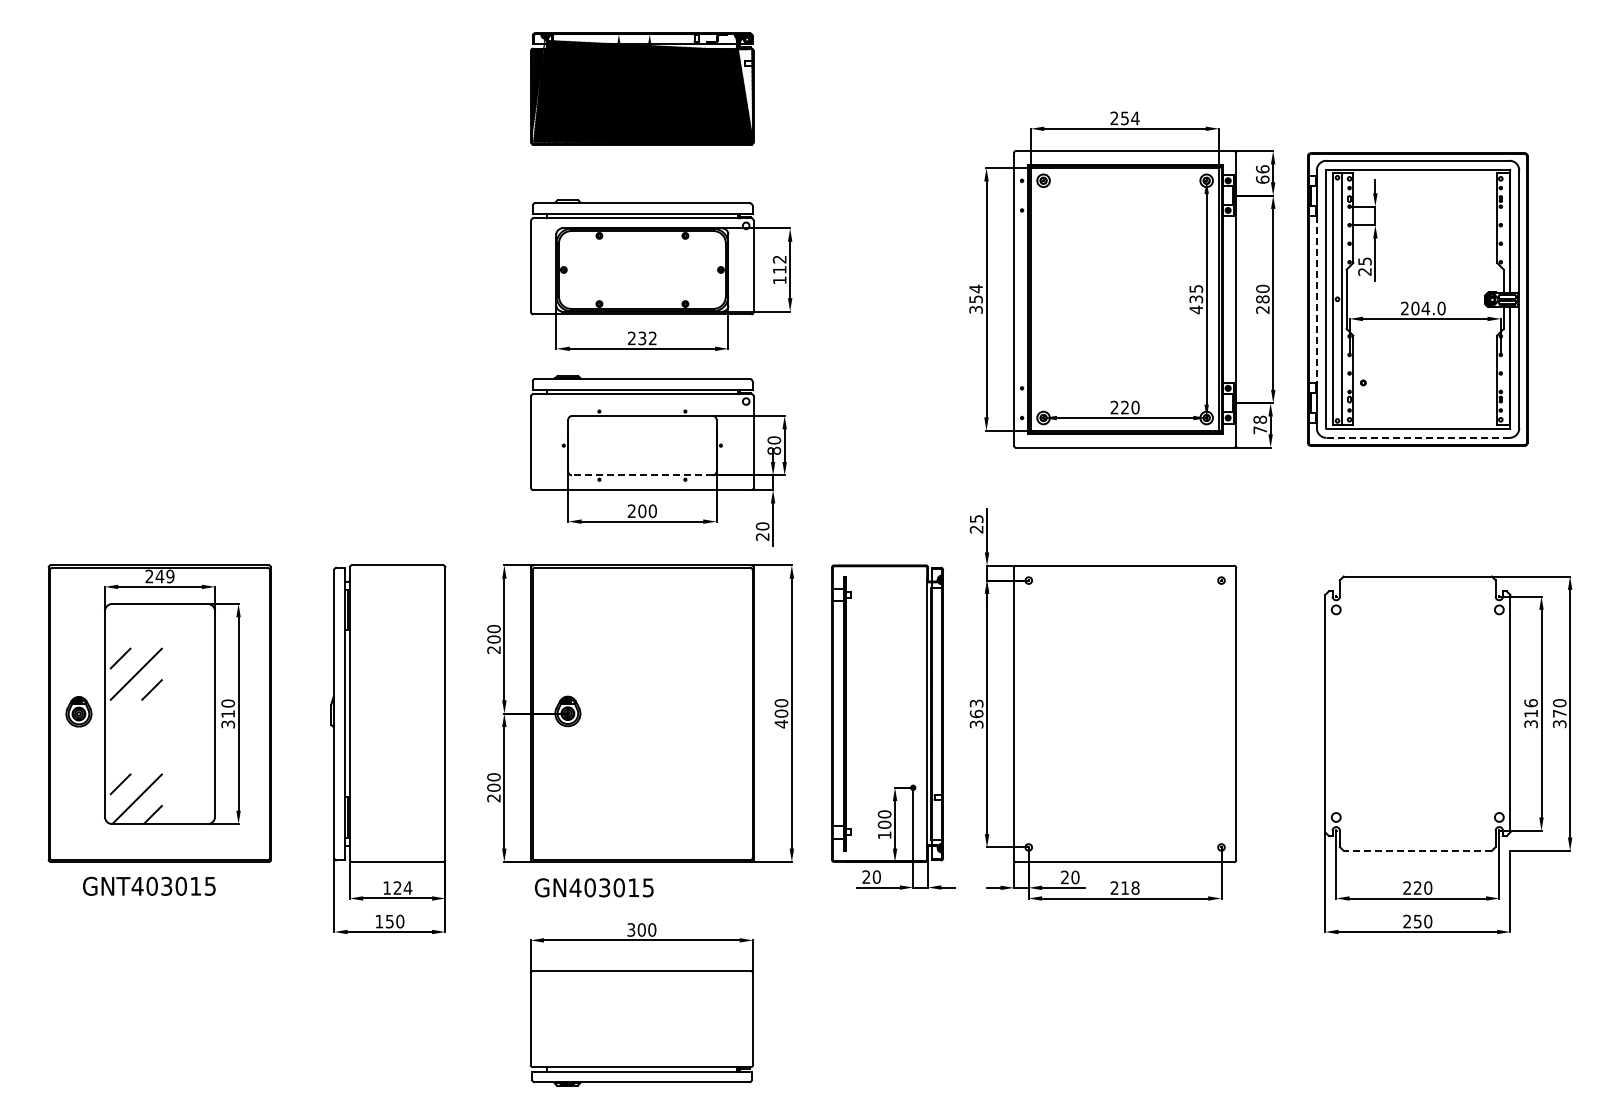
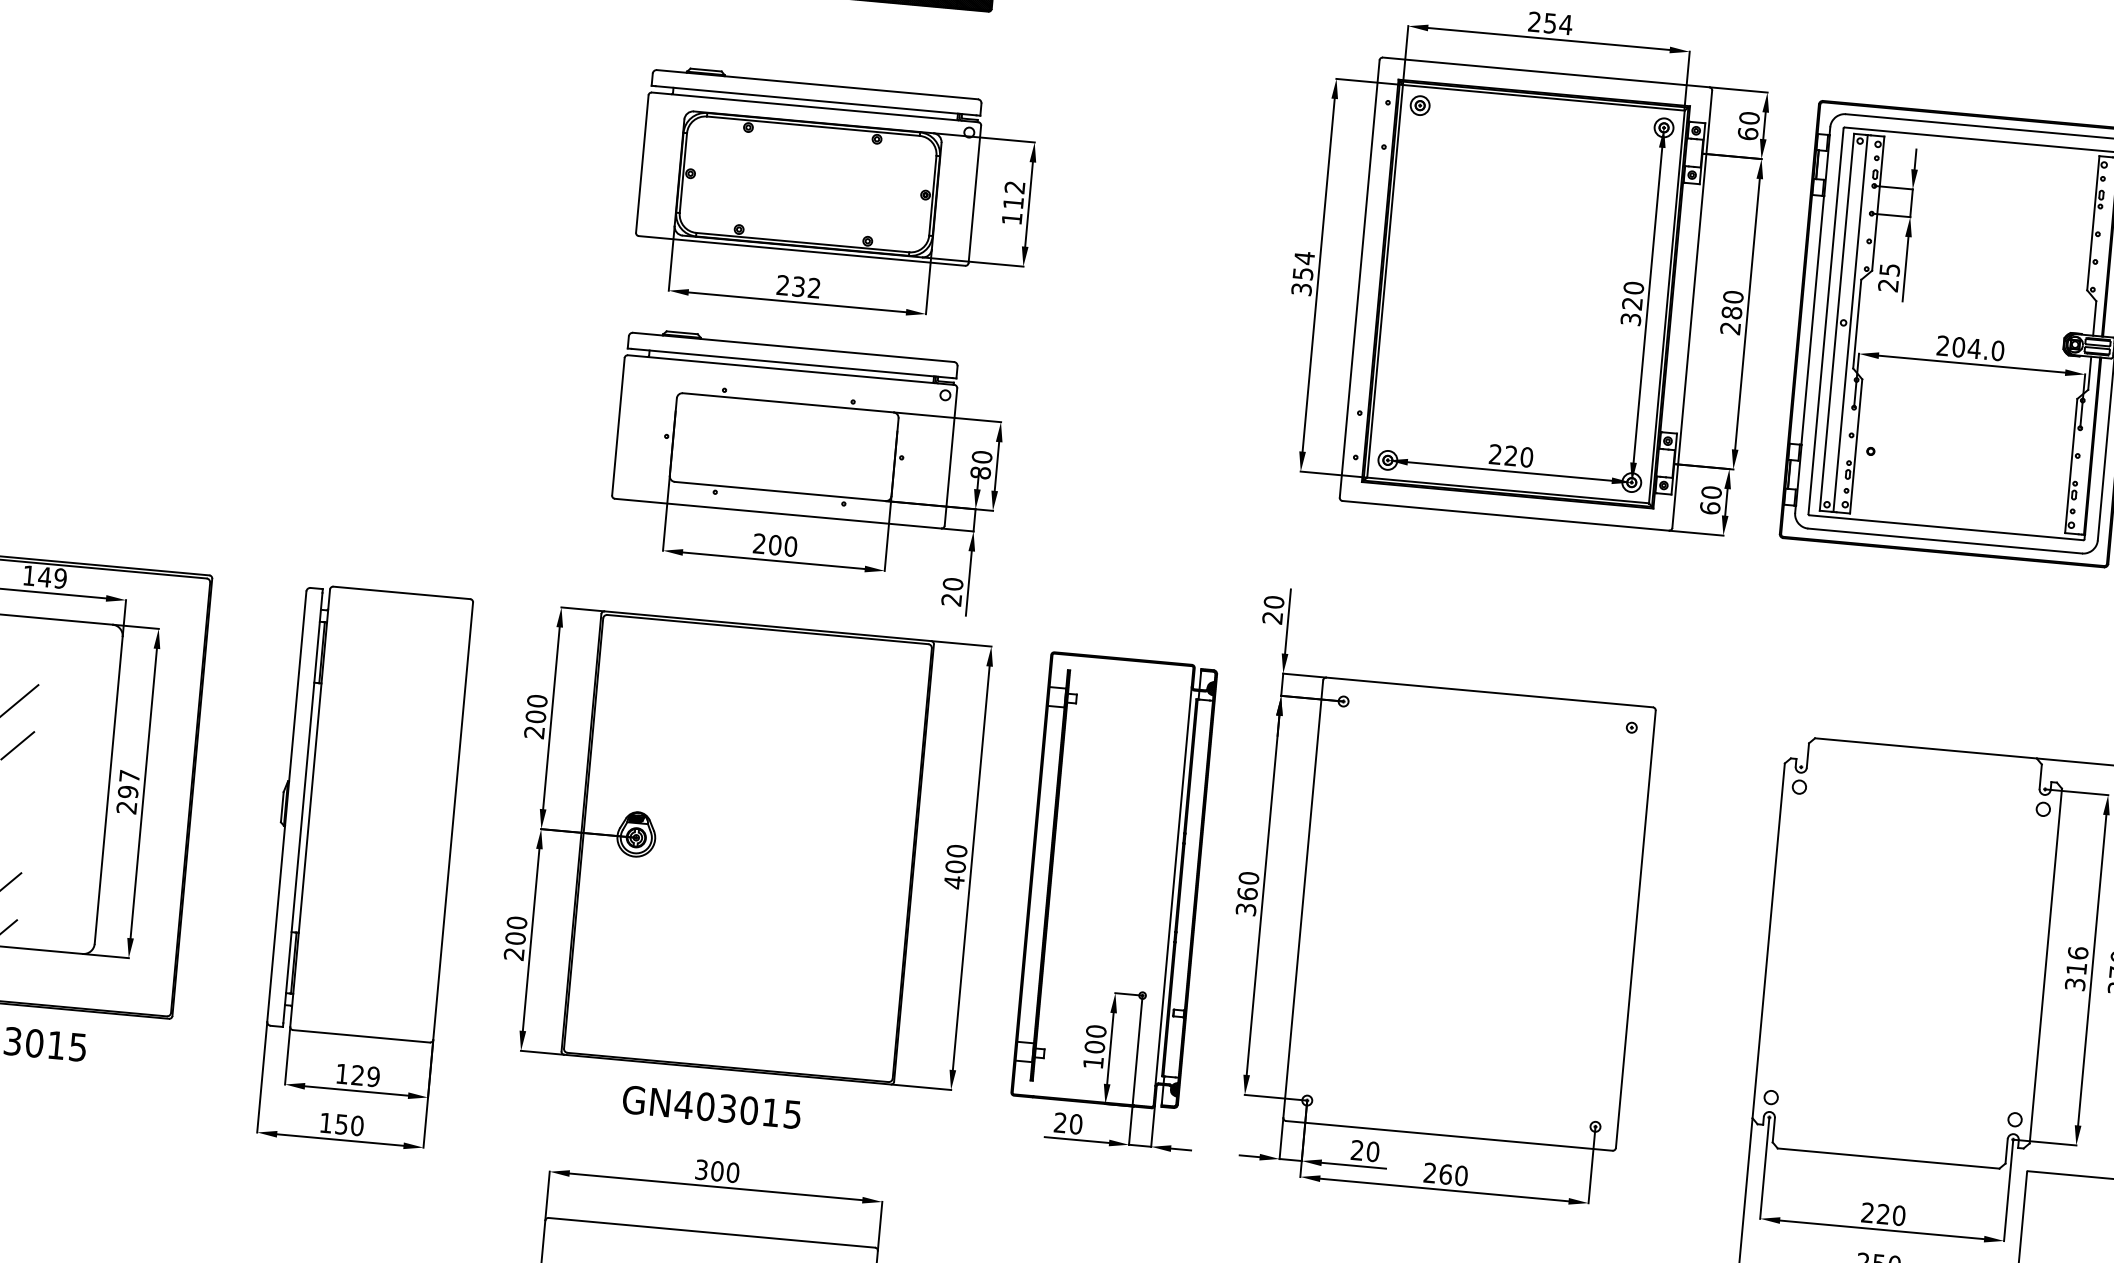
text: (1262, 169) -> (1749, 118), 66 -> 60
text: (1196, 299) -> (1632, 303), 435 -> 320
line: (1316, 300) -> (1812, 321), dashed -> solid
text: (1260, 424) -> (1711, 499), 78 -> 60
line: (1418, 437) -> (1945, 540), dashed -> solid
line: (641, 475) -> (778, 491), dashed -> solid
text: (976, 518) -> (1273, 601), 25 -> 20
text: (149, 576) -> (29, 575), 249 -> 149
text: (976, 703) -> (1248, 878), 363 -> 360
text: (228, 713) -> (128, 791), 310 -> 297
line: (1417, 850) -> (1888, 1158), dashed -> solid
text: (407, 887) -> (372, 1075), 124 -> 129
text: (594, 887) -> (712, 1106), moved
text: (1130, 887) -> (1453, 1174), 218 -> 260

